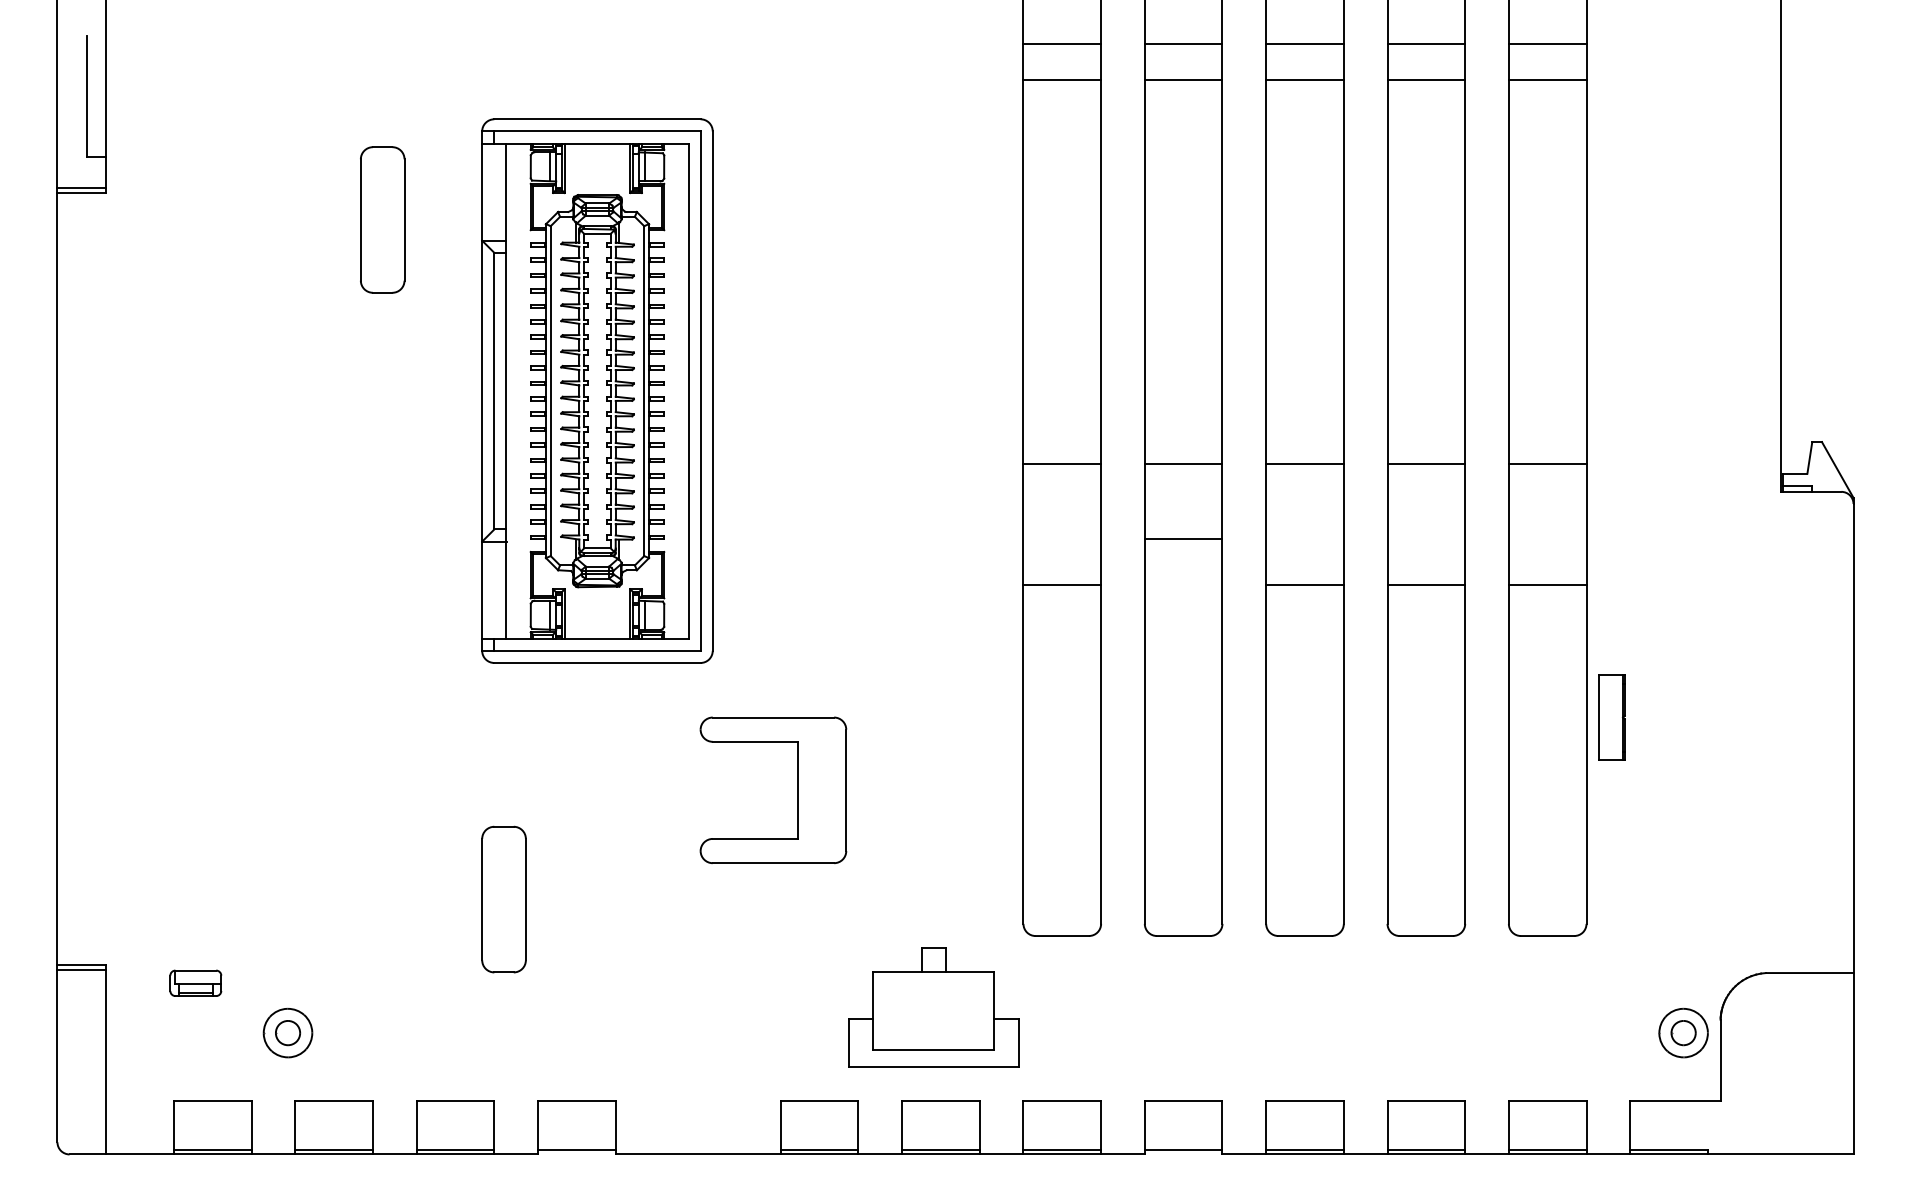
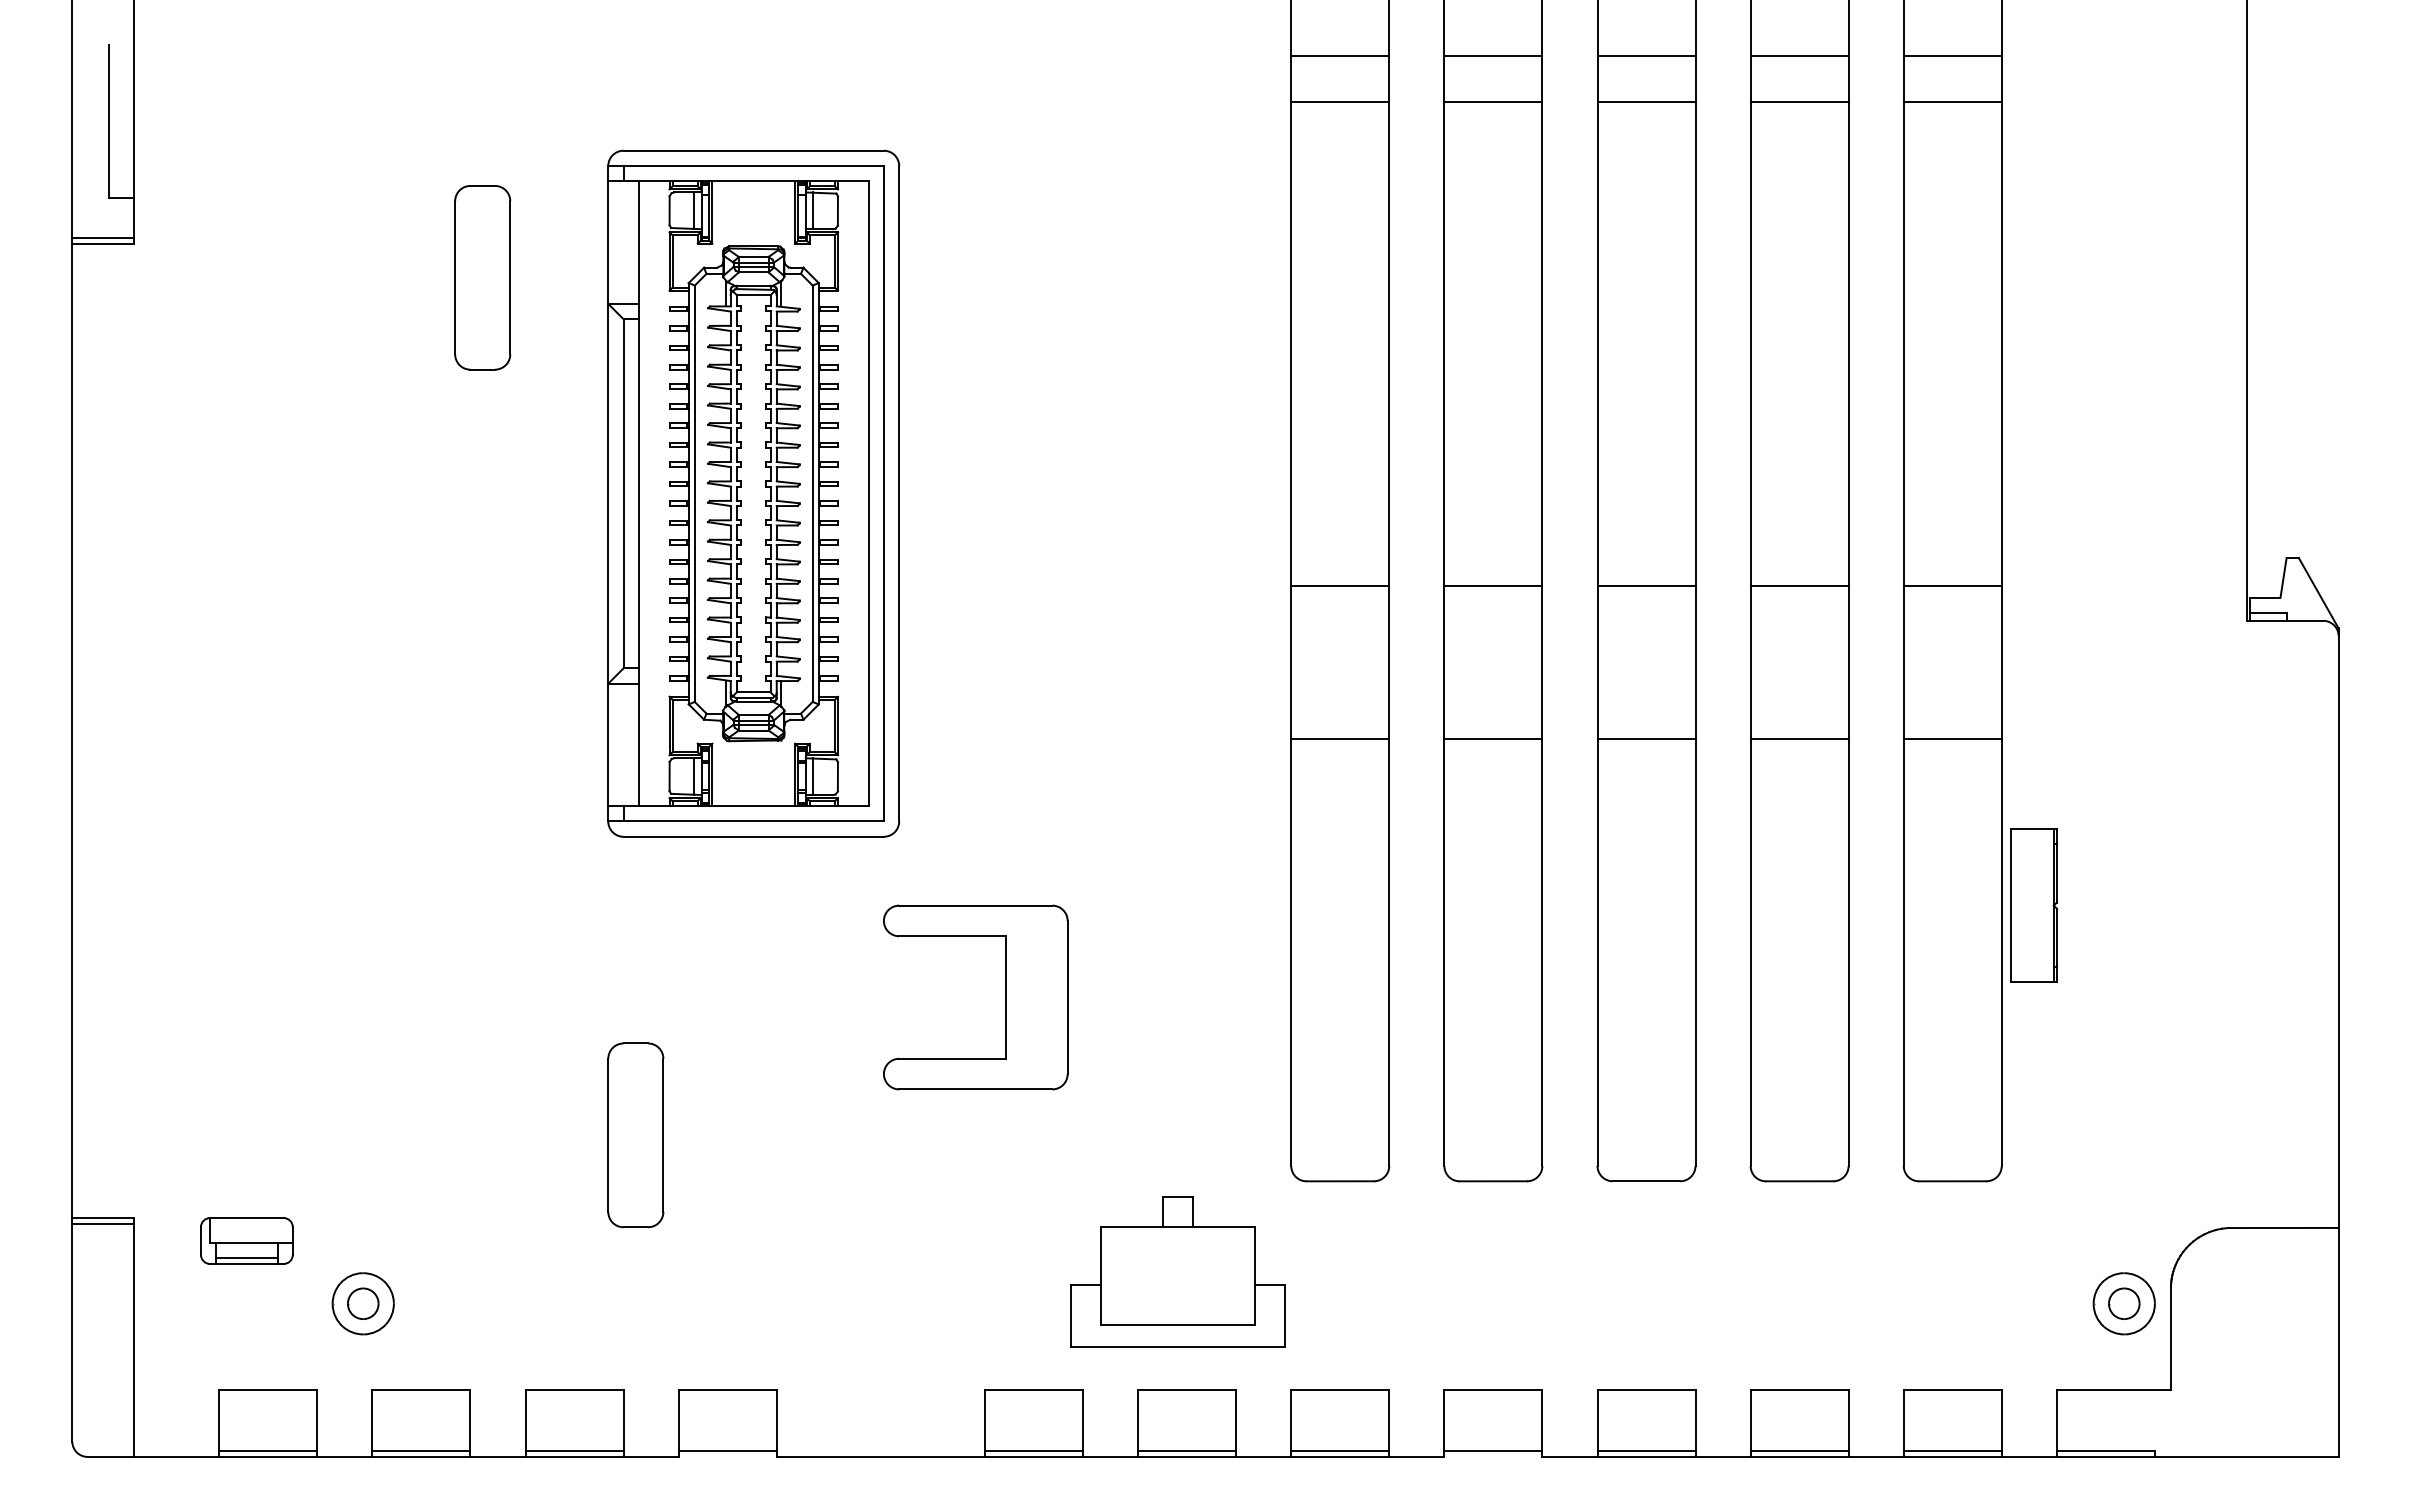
line: (1183, 538) -> (1493, 738), moved
part: (1611, 717) -> (2033, 905), size x1.43
part: (195, 982) -> (246, 1240), size x1.43

